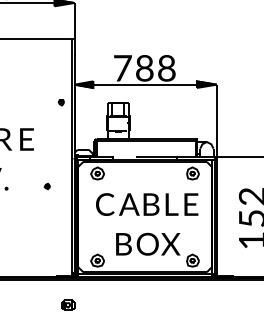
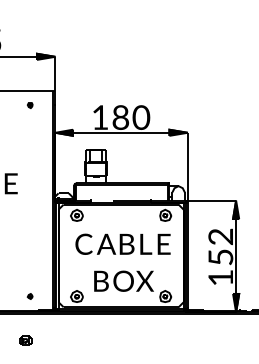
text: (122, 68) -> (100, 117), 7 -> 1
text: (166, 68) -> (141, 117), 8 -> 0
part: (60, 102) -> (29, 105), moved
part: (46, 186) -> (29, 296), moved
part: (68, 304) -> (25, 340), moved

